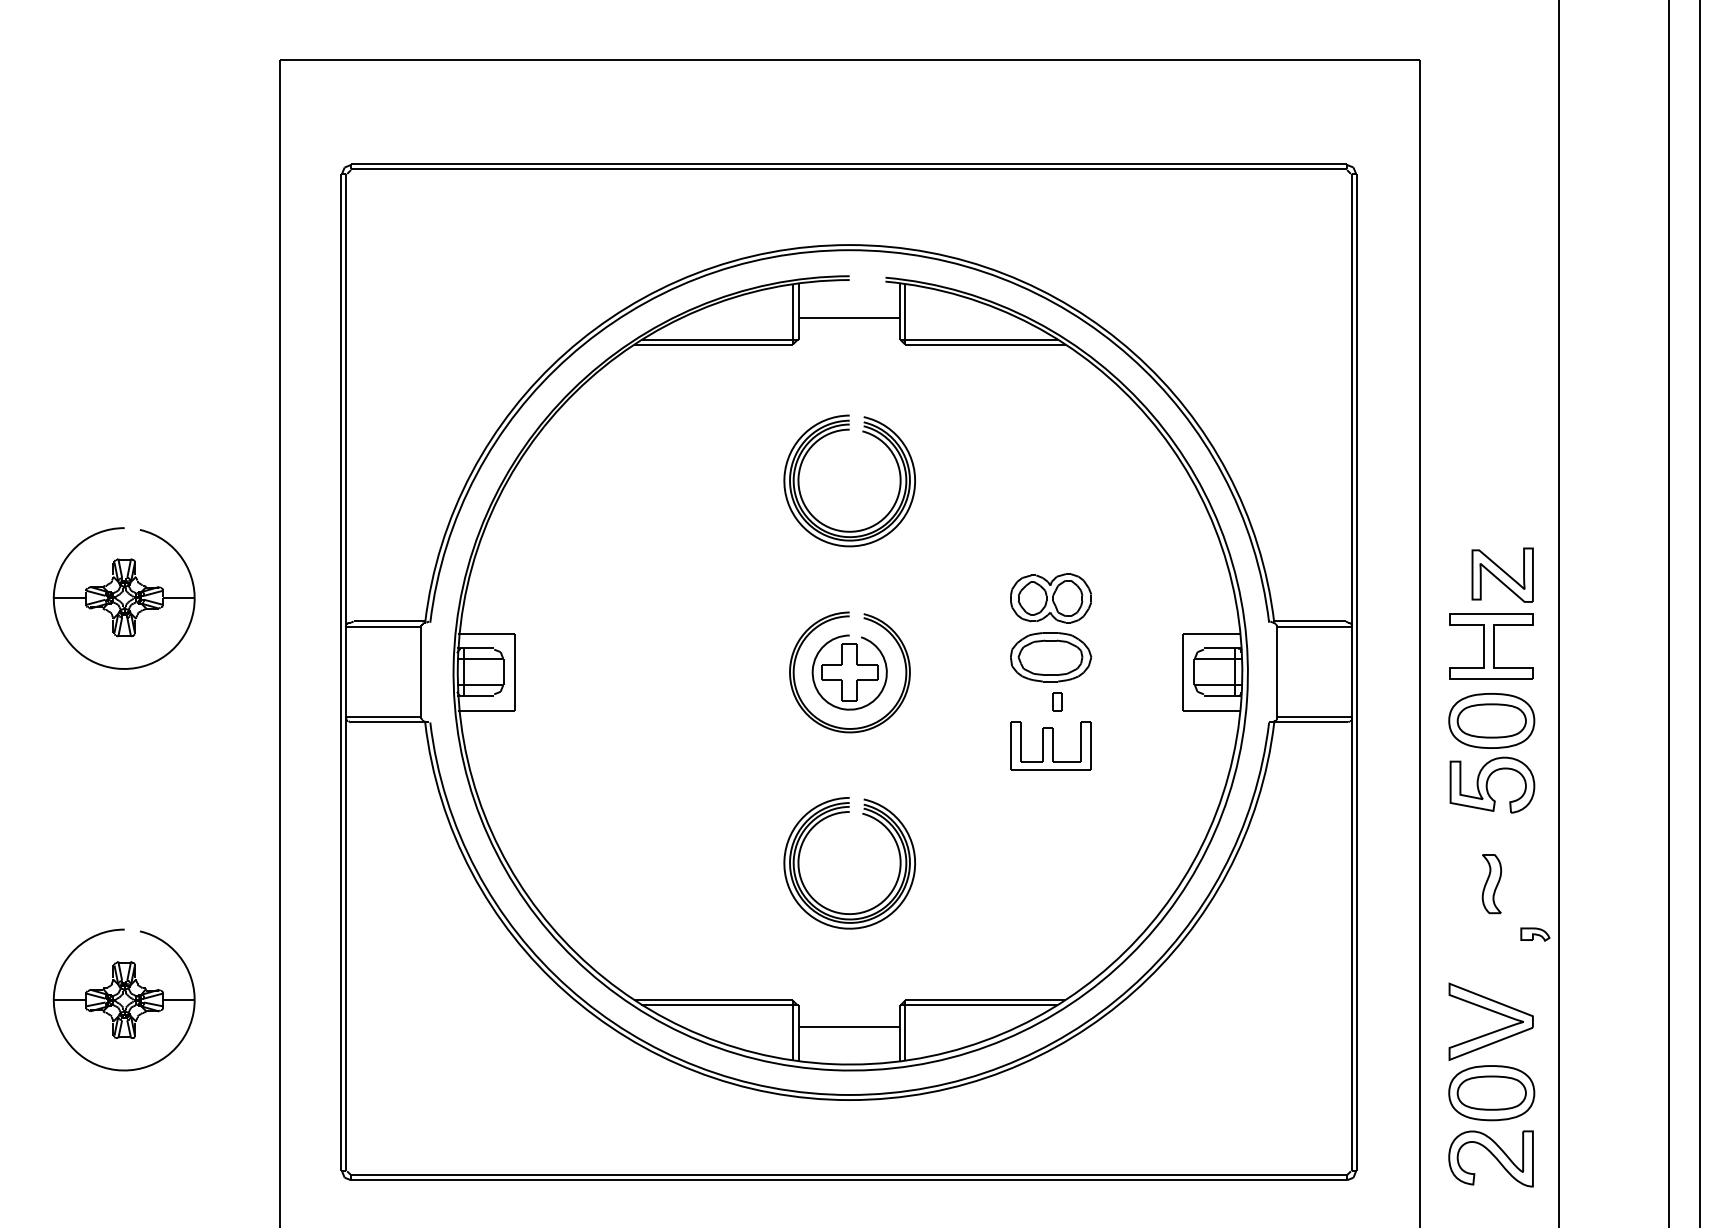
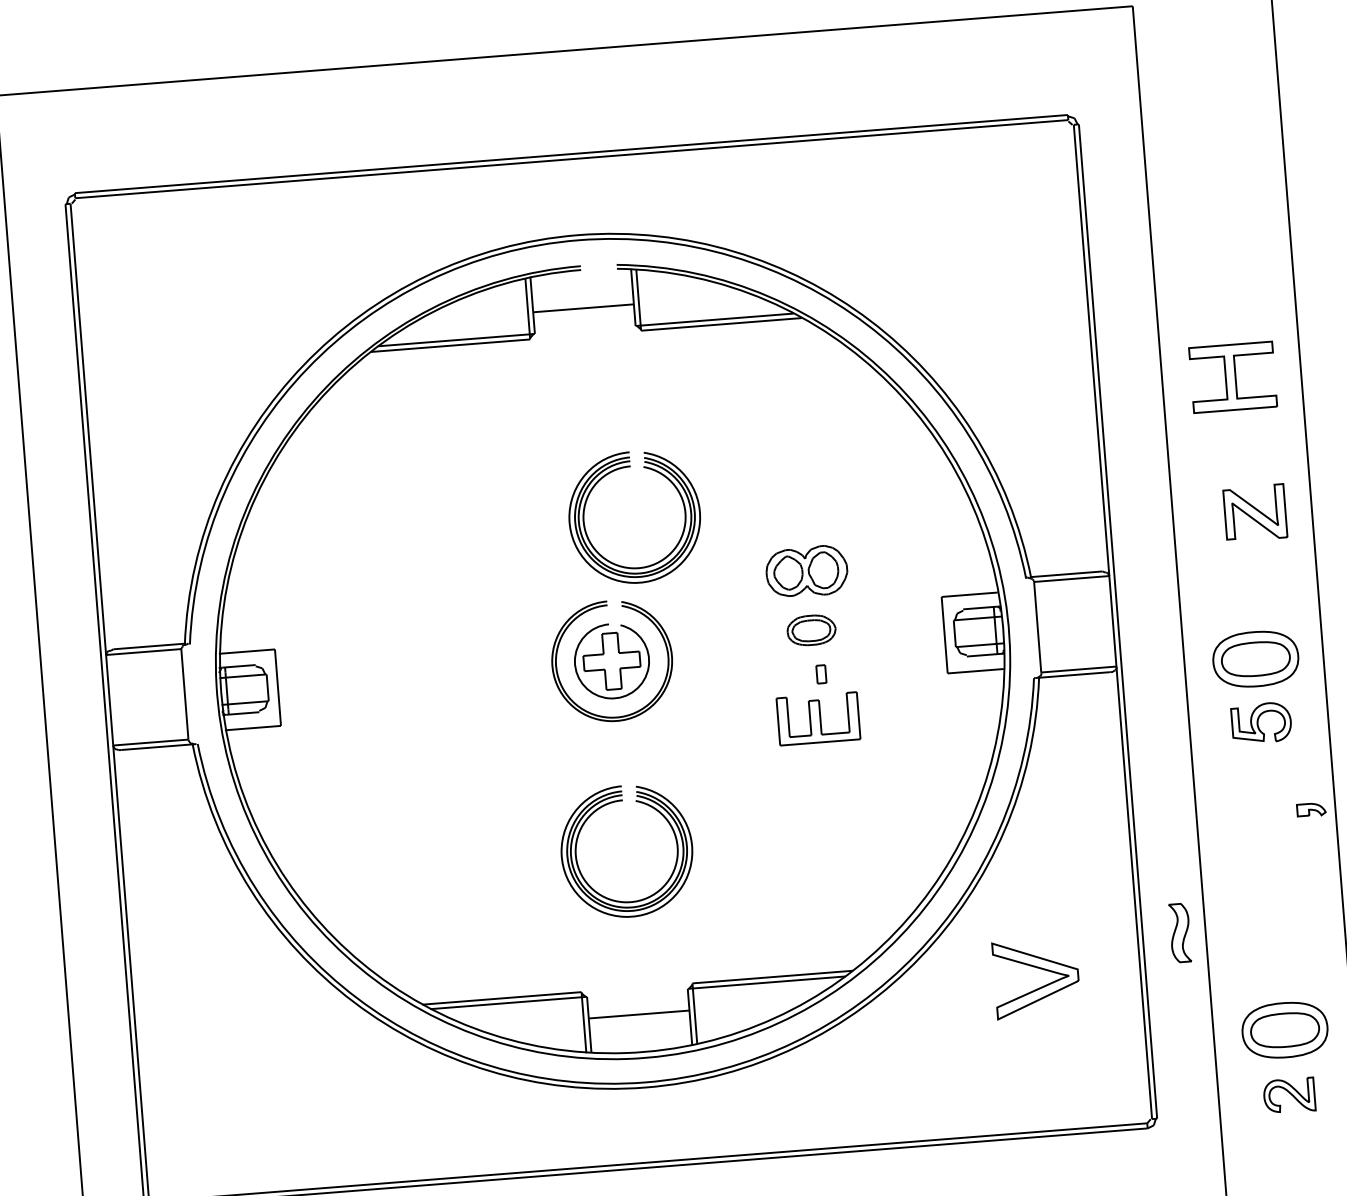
part: (815, 444) -> (597, 483), moved
part: (1491, 646) -> (1233, 377), moved
part: (1051, 657) -> (811, 630), size x0.6
part: (1492, 784) -> (1261, 722), size x0.7
part: (1491, 884) -> (1179, 933), moved
part: (1535, 934) -> (1311, 809), moved
part: (1493, 1012) -> (1038, 968), moved
part: (1490, 1158) -> (1288, 1095), size x0.6

